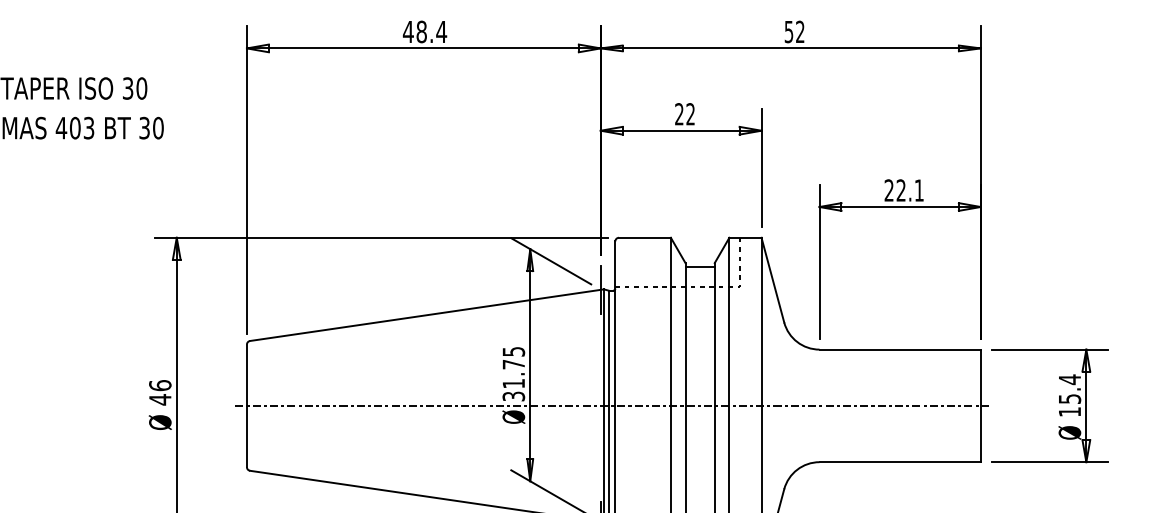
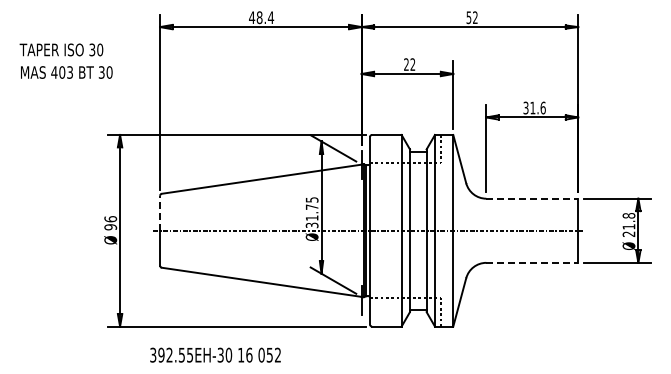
text: (904, 189) -> (534, 107), 22.1 -> 31.6
line: (900, 349) -> (532, 198), solid -> dashed
line: (247, 373) -> (160, 212), solid -> dashed
text: (1069, 394) -> (628, 224), 15.4 -> 21.8
text: (159, 400) -> (110, 227), 46 -> 96
line: (900, 461) -> (532, 262), solid -> dashed

